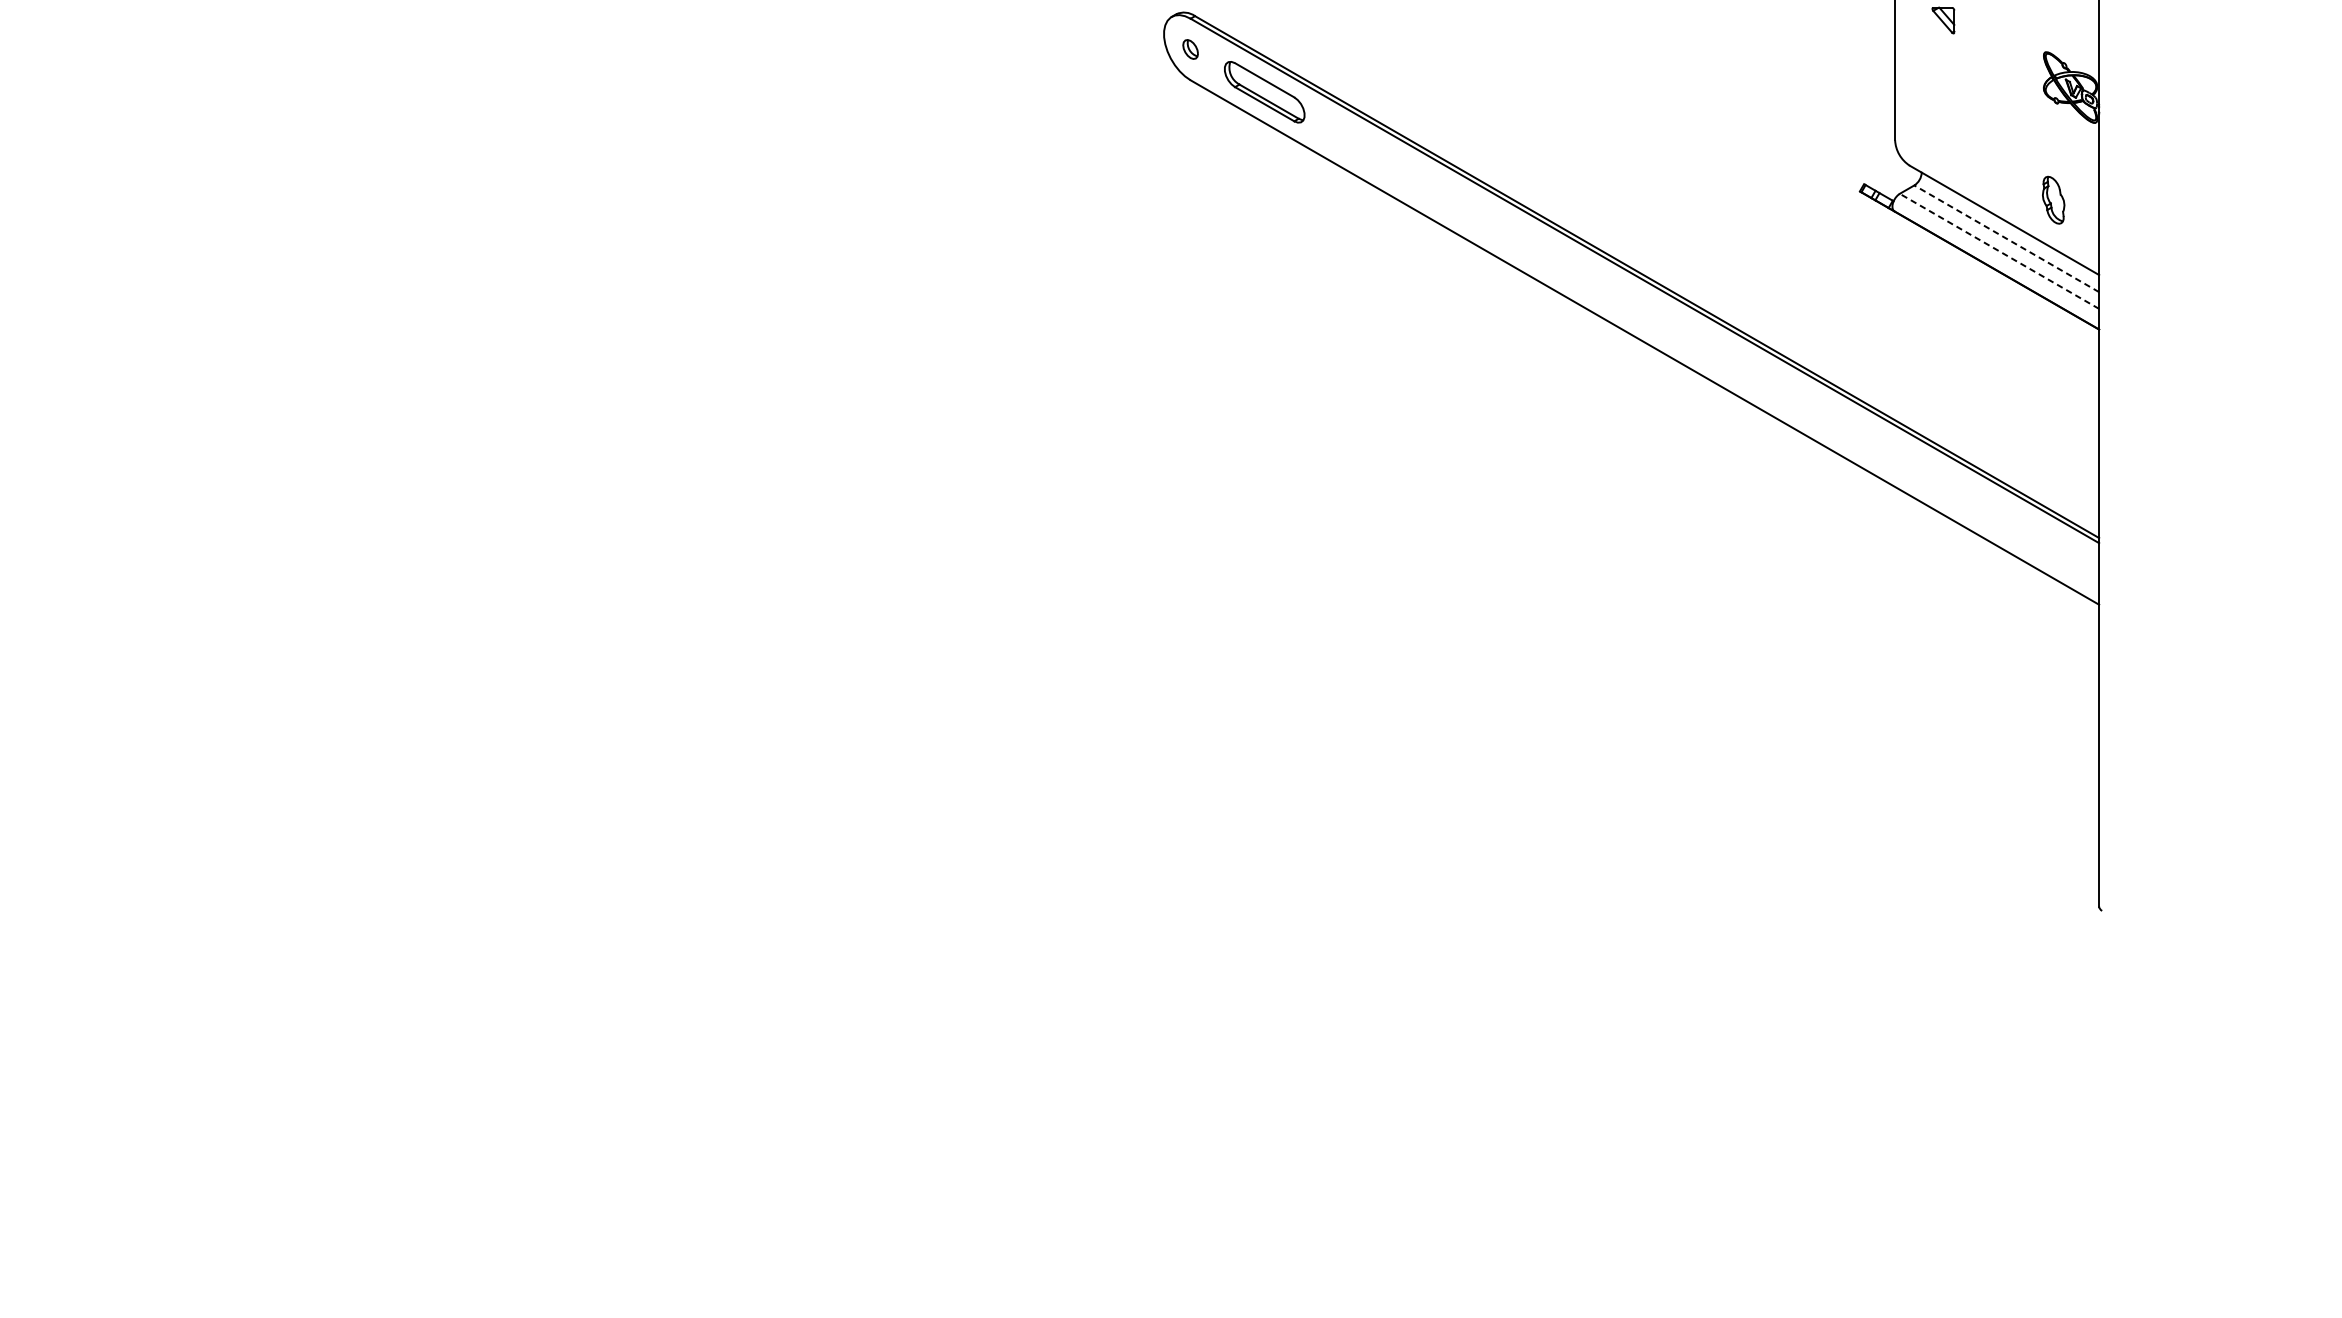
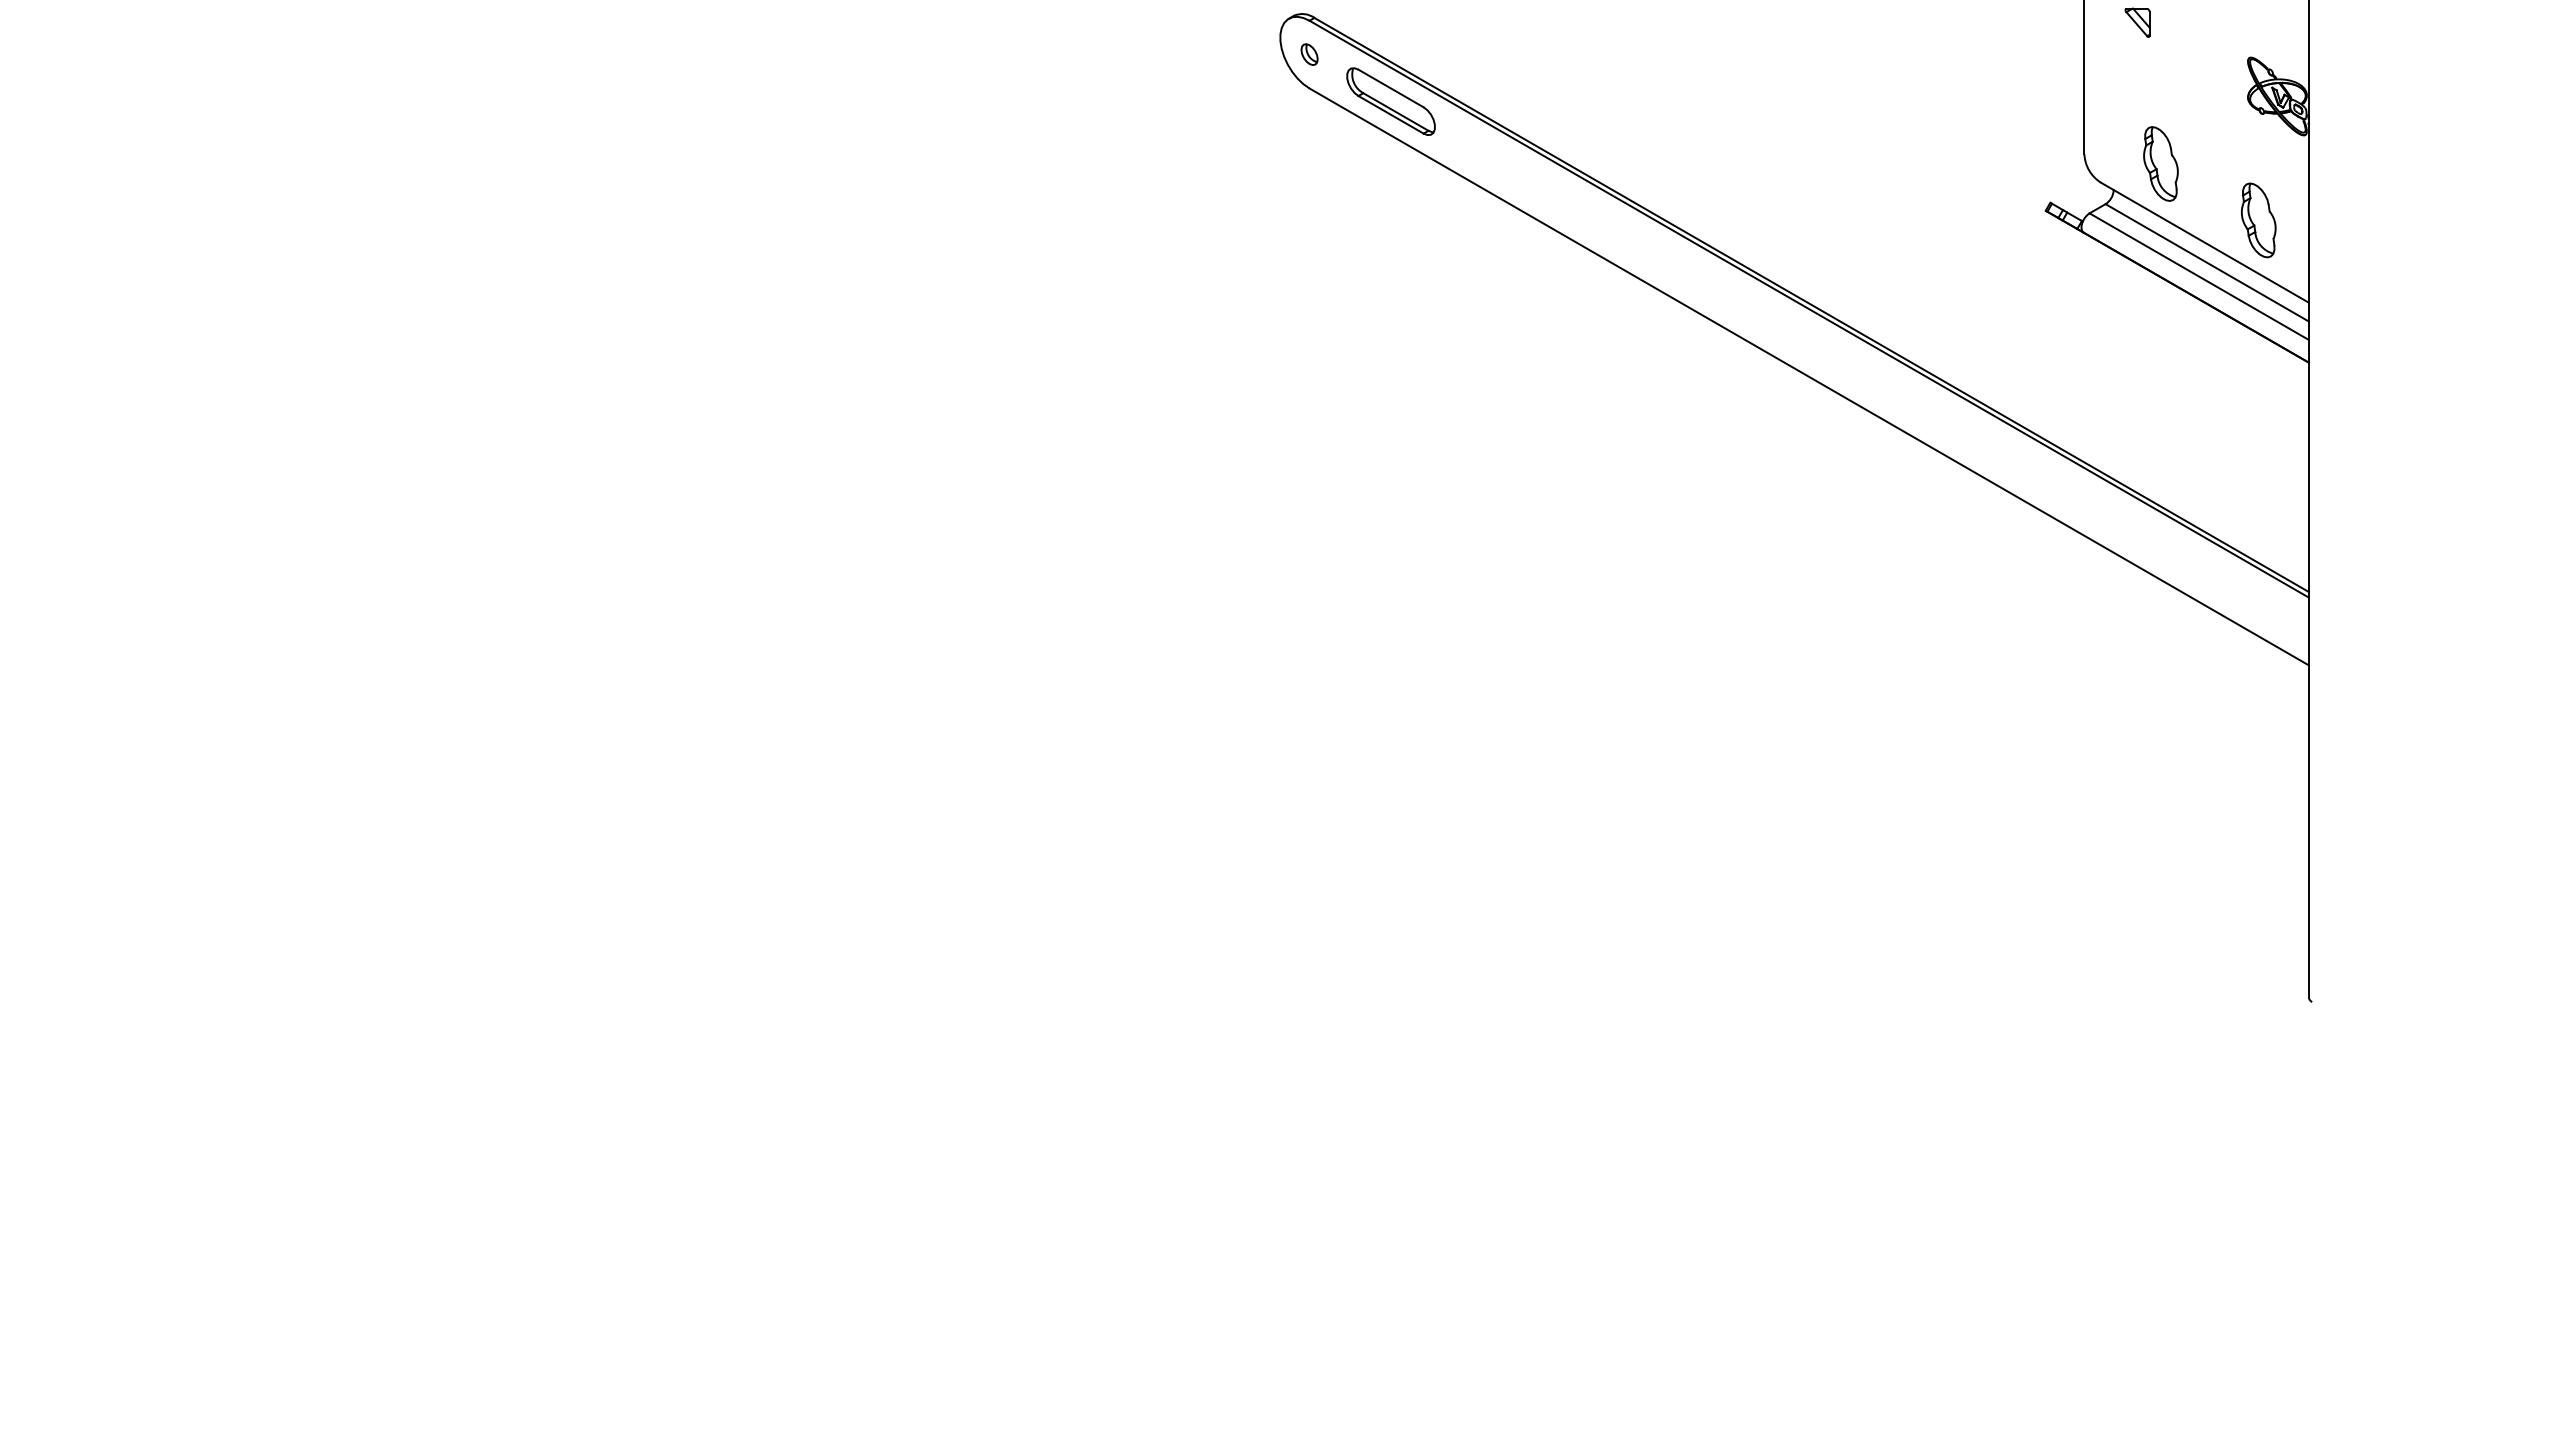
part: (1964, 148) -> (2160, 163), added
part: (2053, 200) -> (2258, 220), size x1.43
line: (2006, 238) -> (2206, 262), dashed -> solid
line: (1999, 251) -> (2199, 276), dashed -> solid

